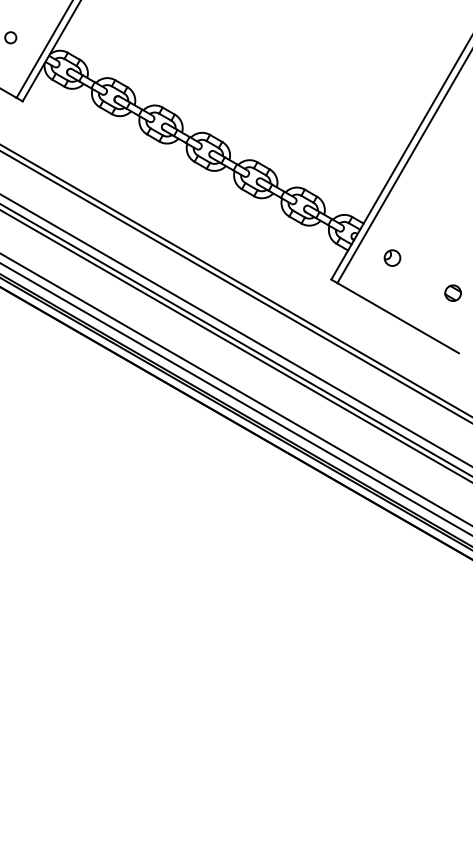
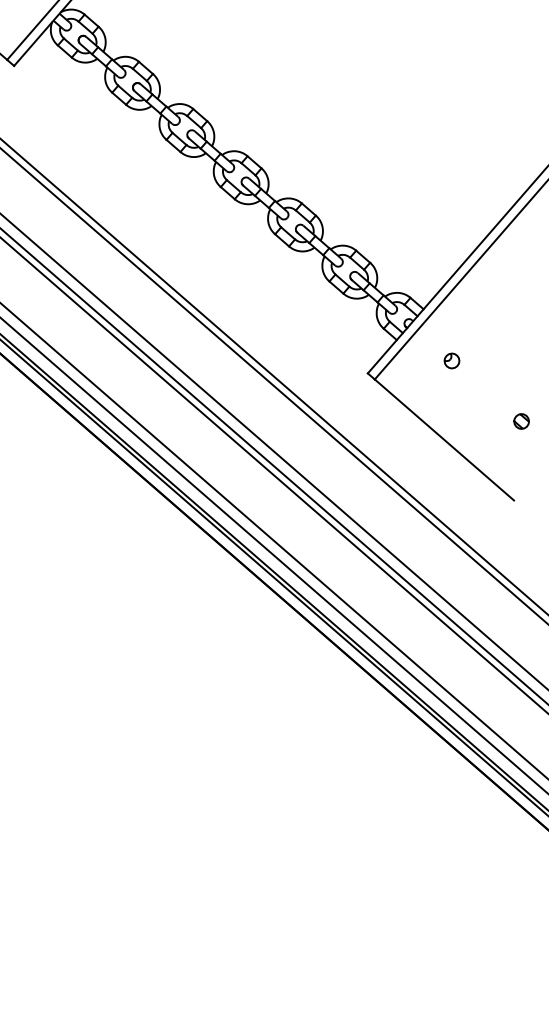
part: (391, 257) -> (451, 359), size x0.71
part: (452, 292) -> (521, 420), size x0.71

